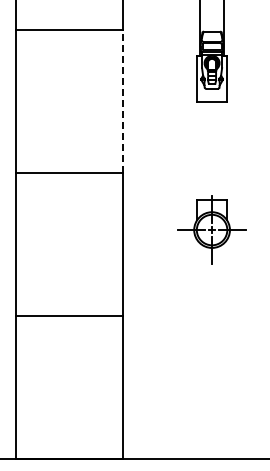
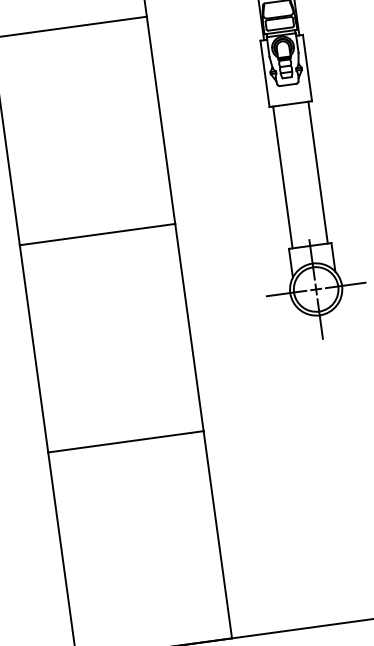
line: (122, 100) -> (160, 119), dashed -> solid
line: (199, 151) -> (282, 178), added
line: (224, 151) -> (318, 173), added

